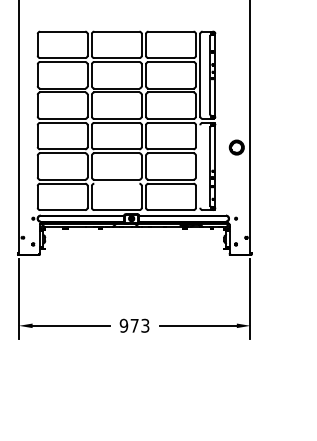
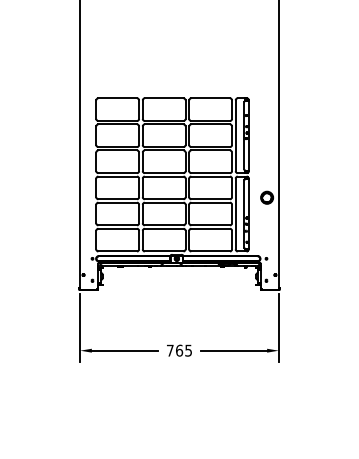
line: (199, 165) -> (235, 213), added
line: (116, 183) -> (163, 228), added
text: (133, 325) -> (178, 350), 973 -> 765

